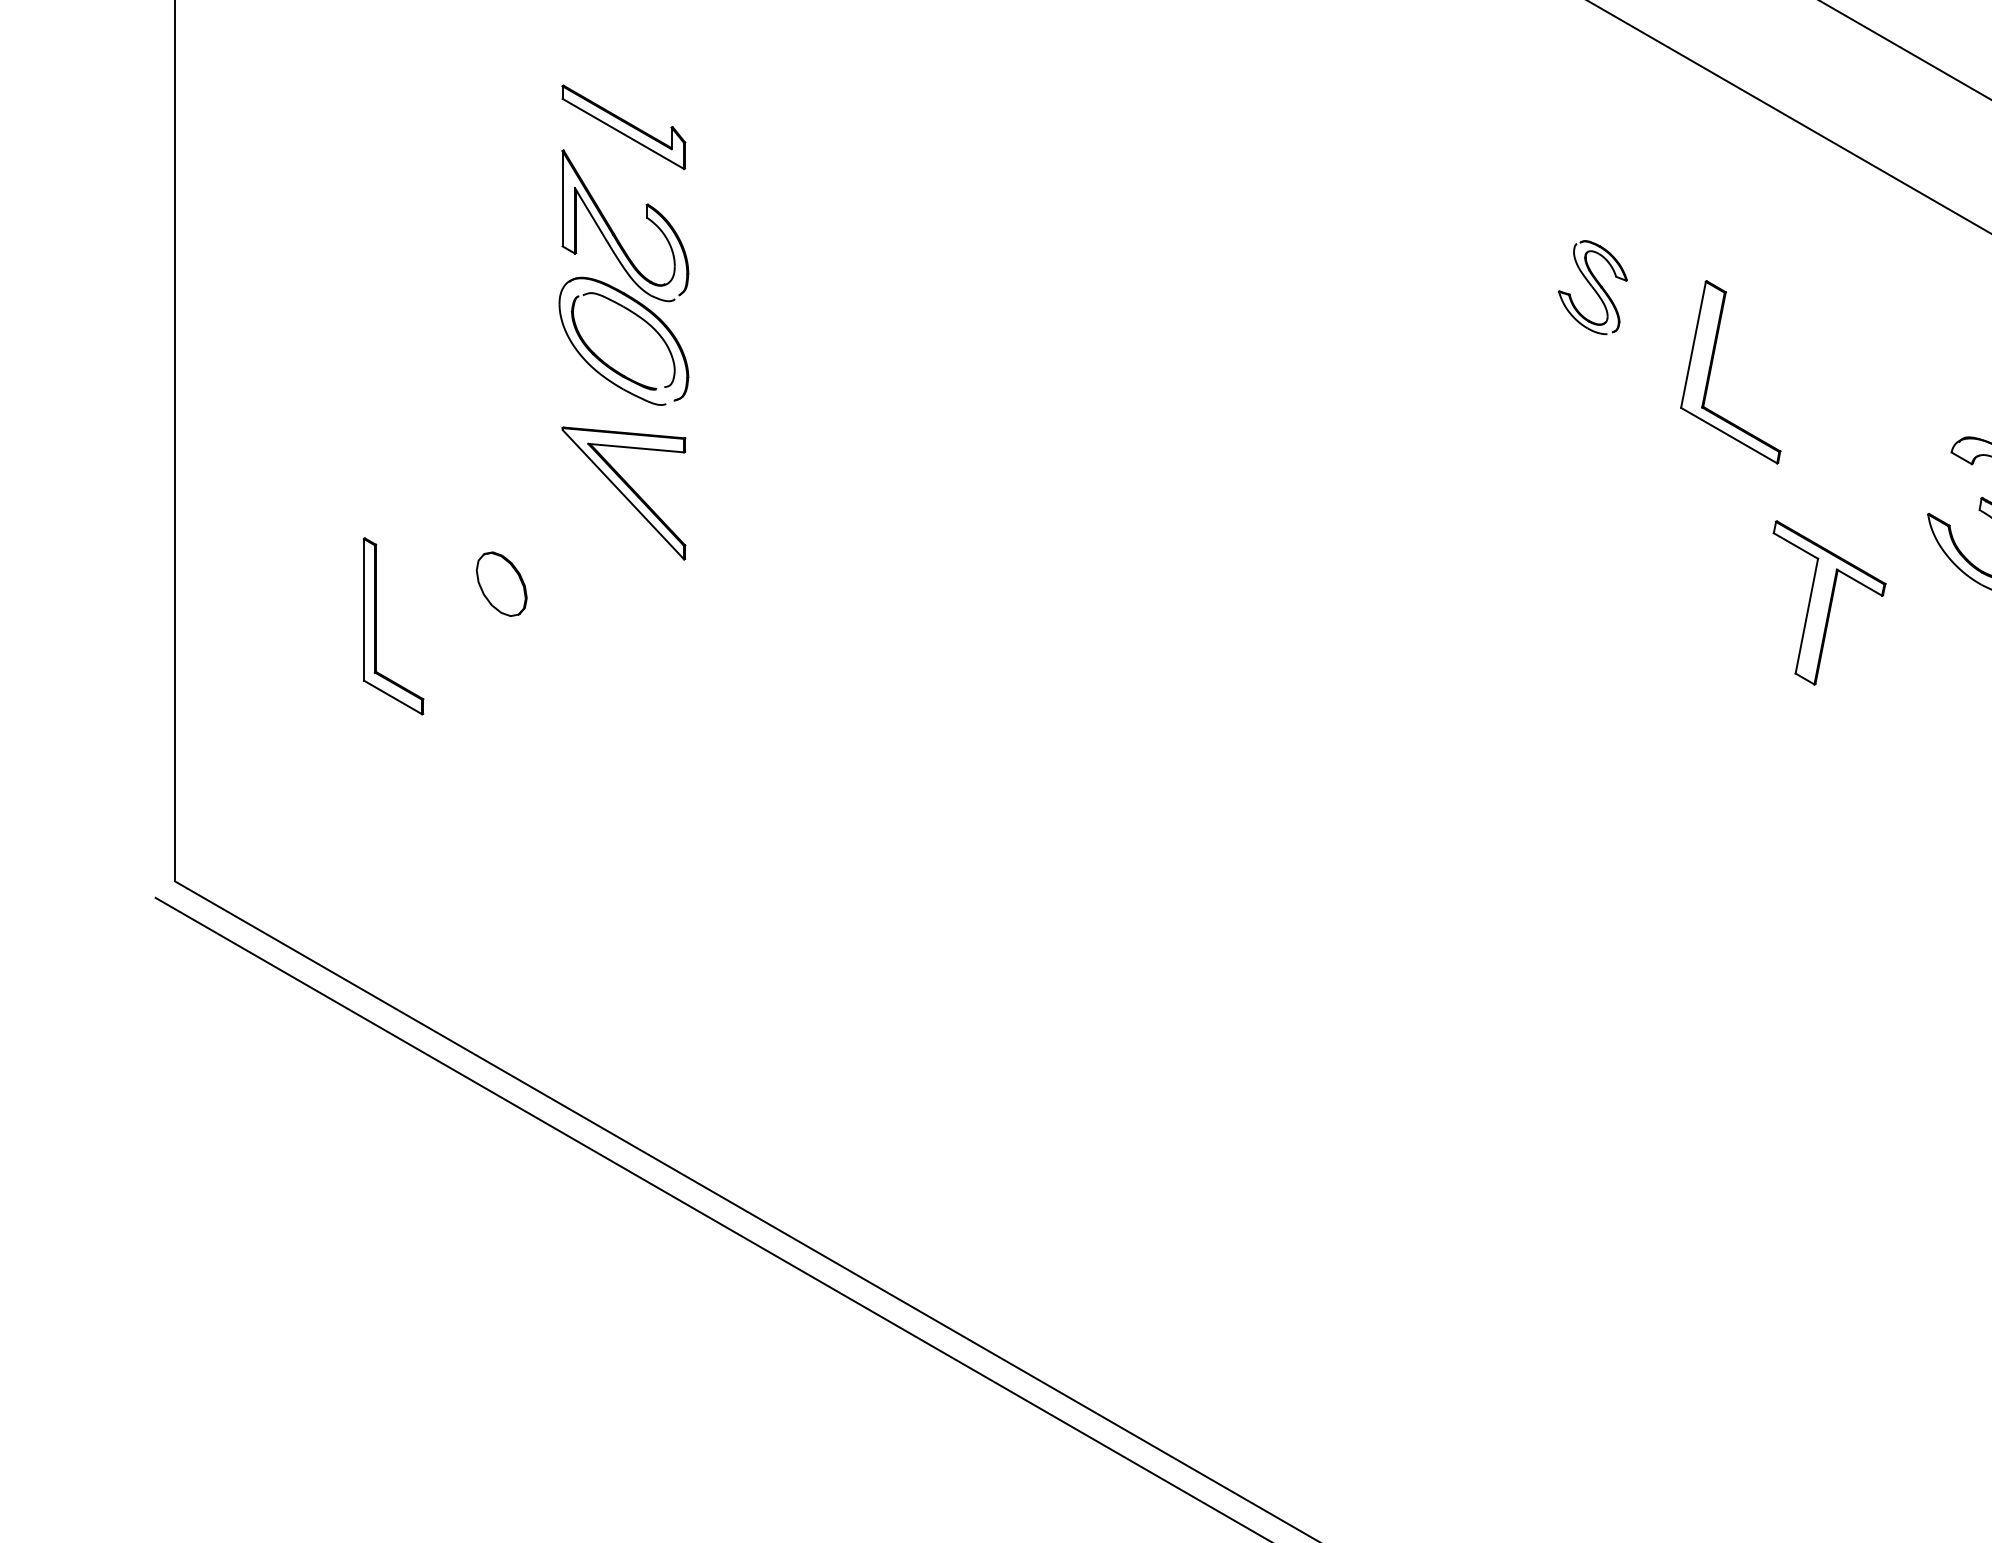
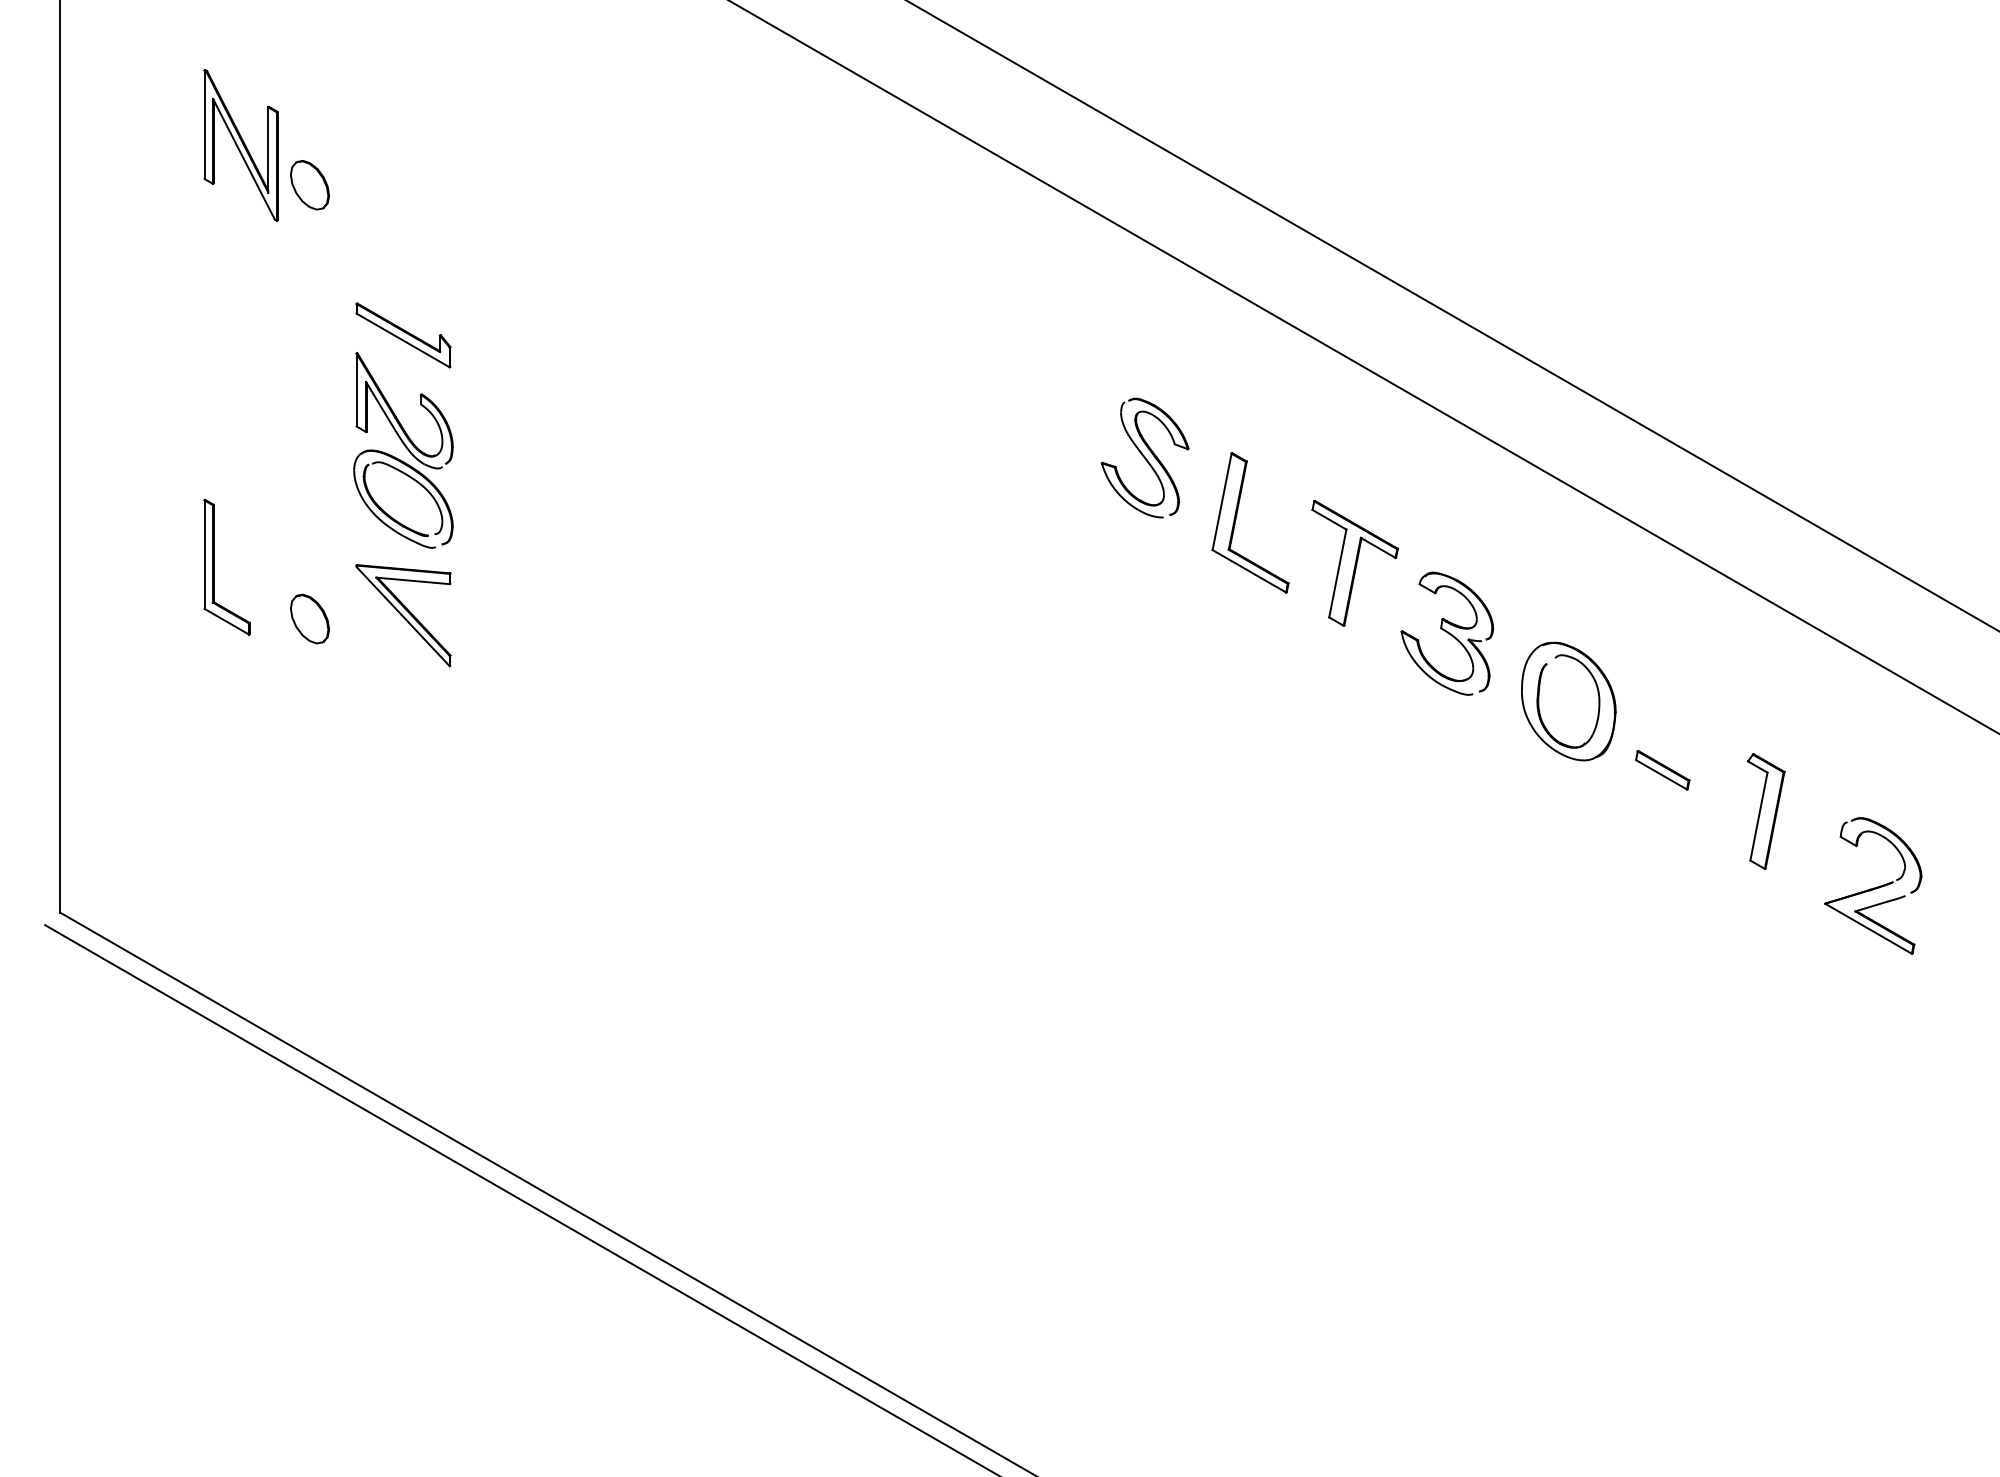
part: (1592, 286) -> (1144, 457), size x1.67
part: (501, 583) -> (309, 618), moved
part: (1829, 601) -> (1355, 562), moved
part: (376, 625) -> (214, 566), moved

